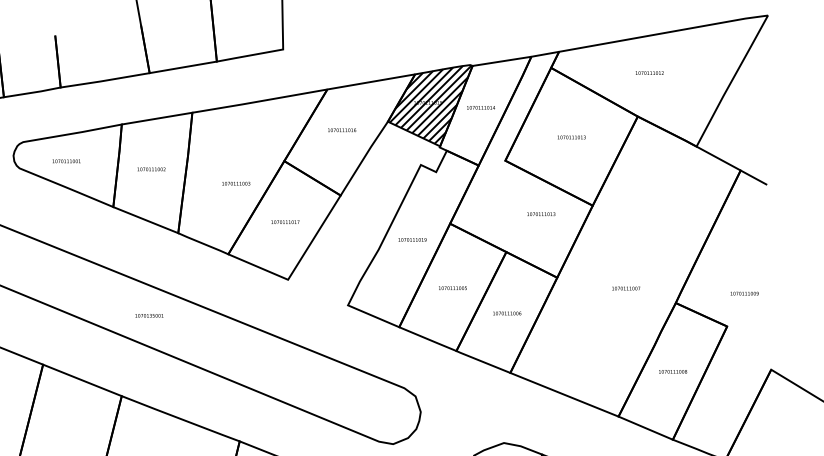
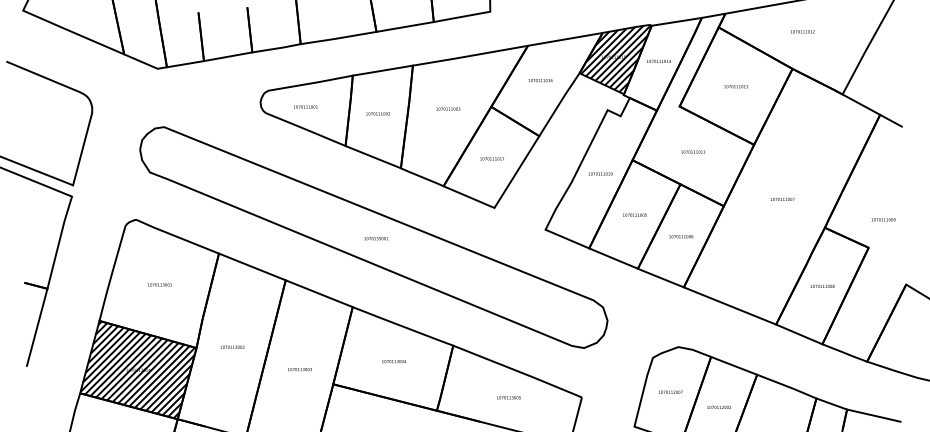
text: (236, 182) -> (448, 108), moved
text: (541, 213) -> (693, 151), moved
text: (626, 287) -> (782, 198), moved

